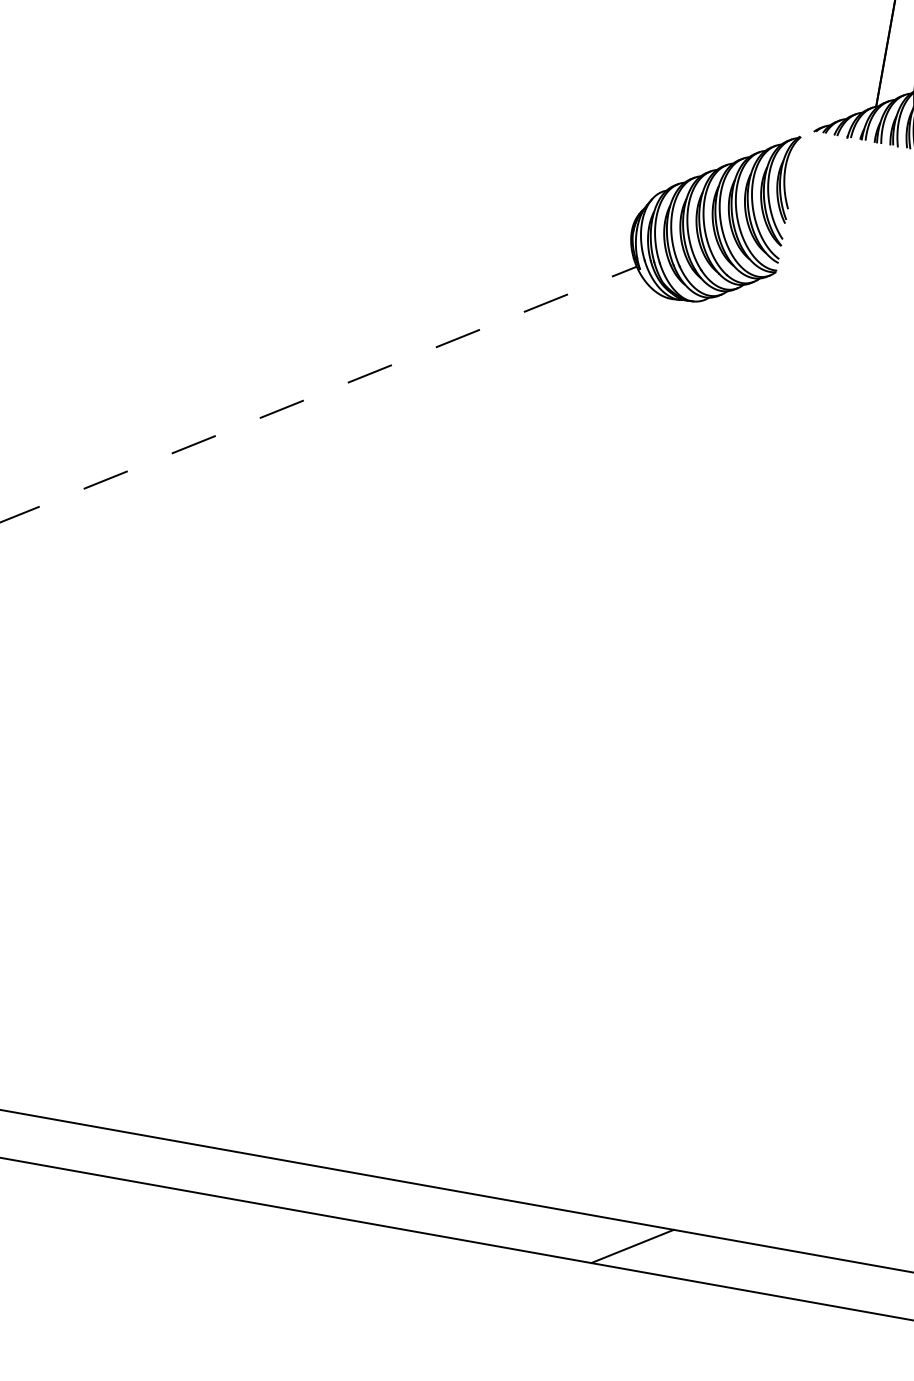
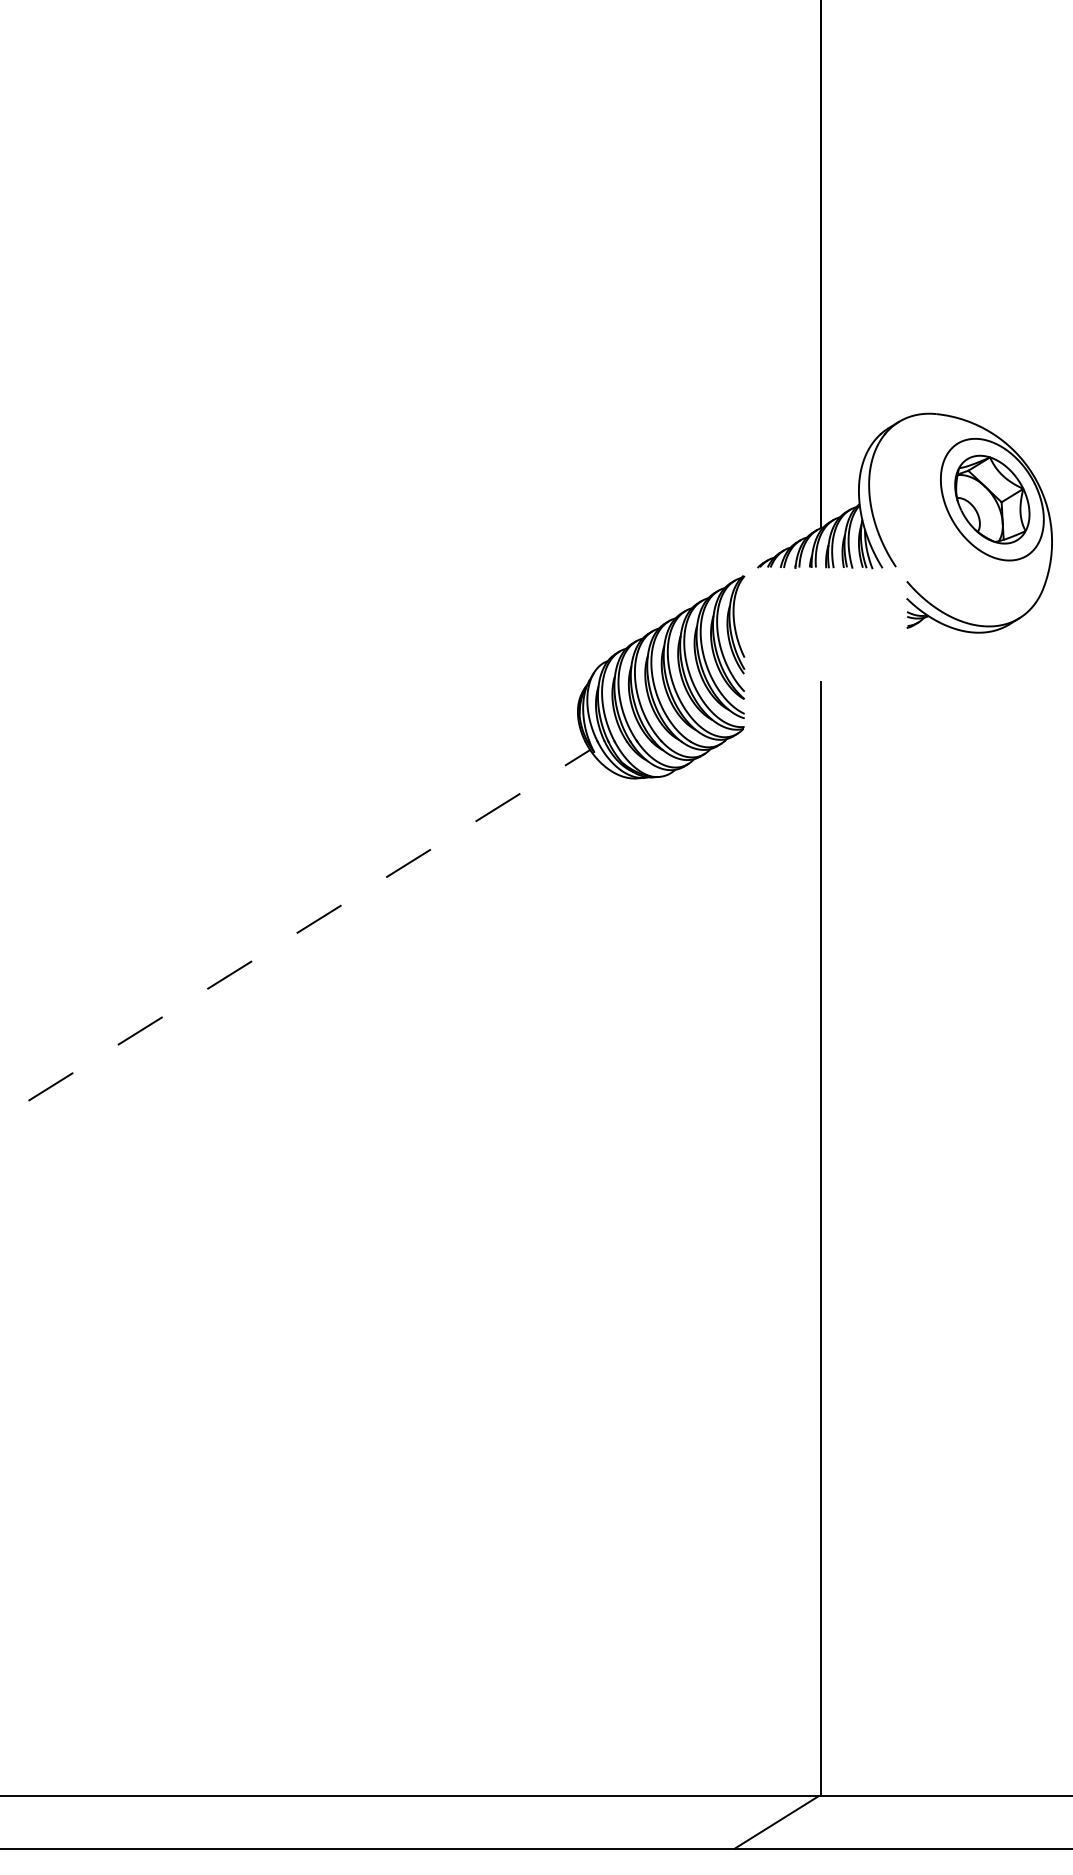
line: (763, 736) -> (820, 1239), added

